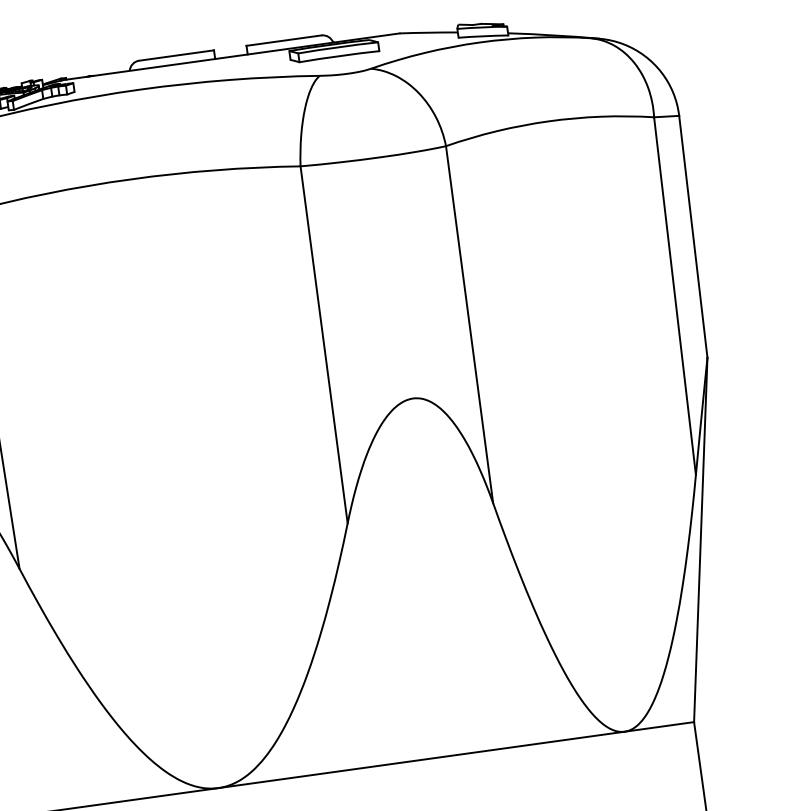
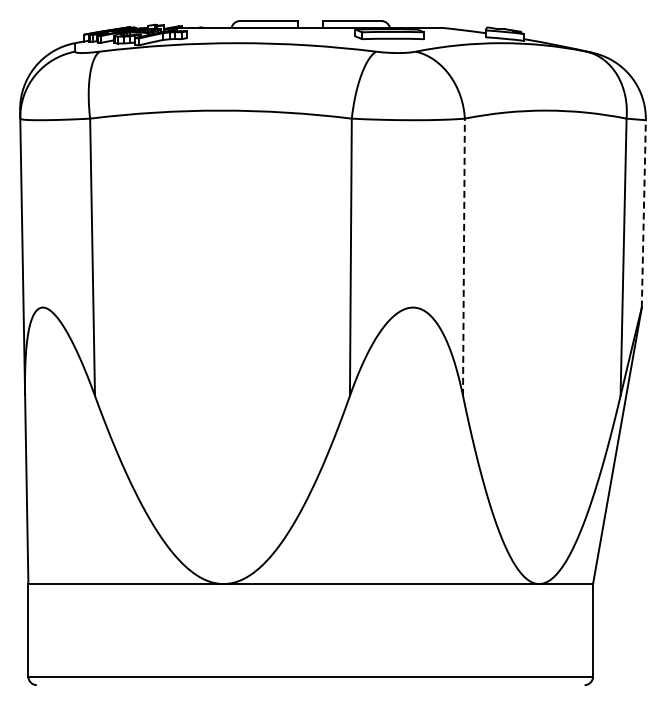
line: (692, 236) -> (643, 213), solid -> dashed
line: (469, 325) -> (463, 257), solid -> dashed

